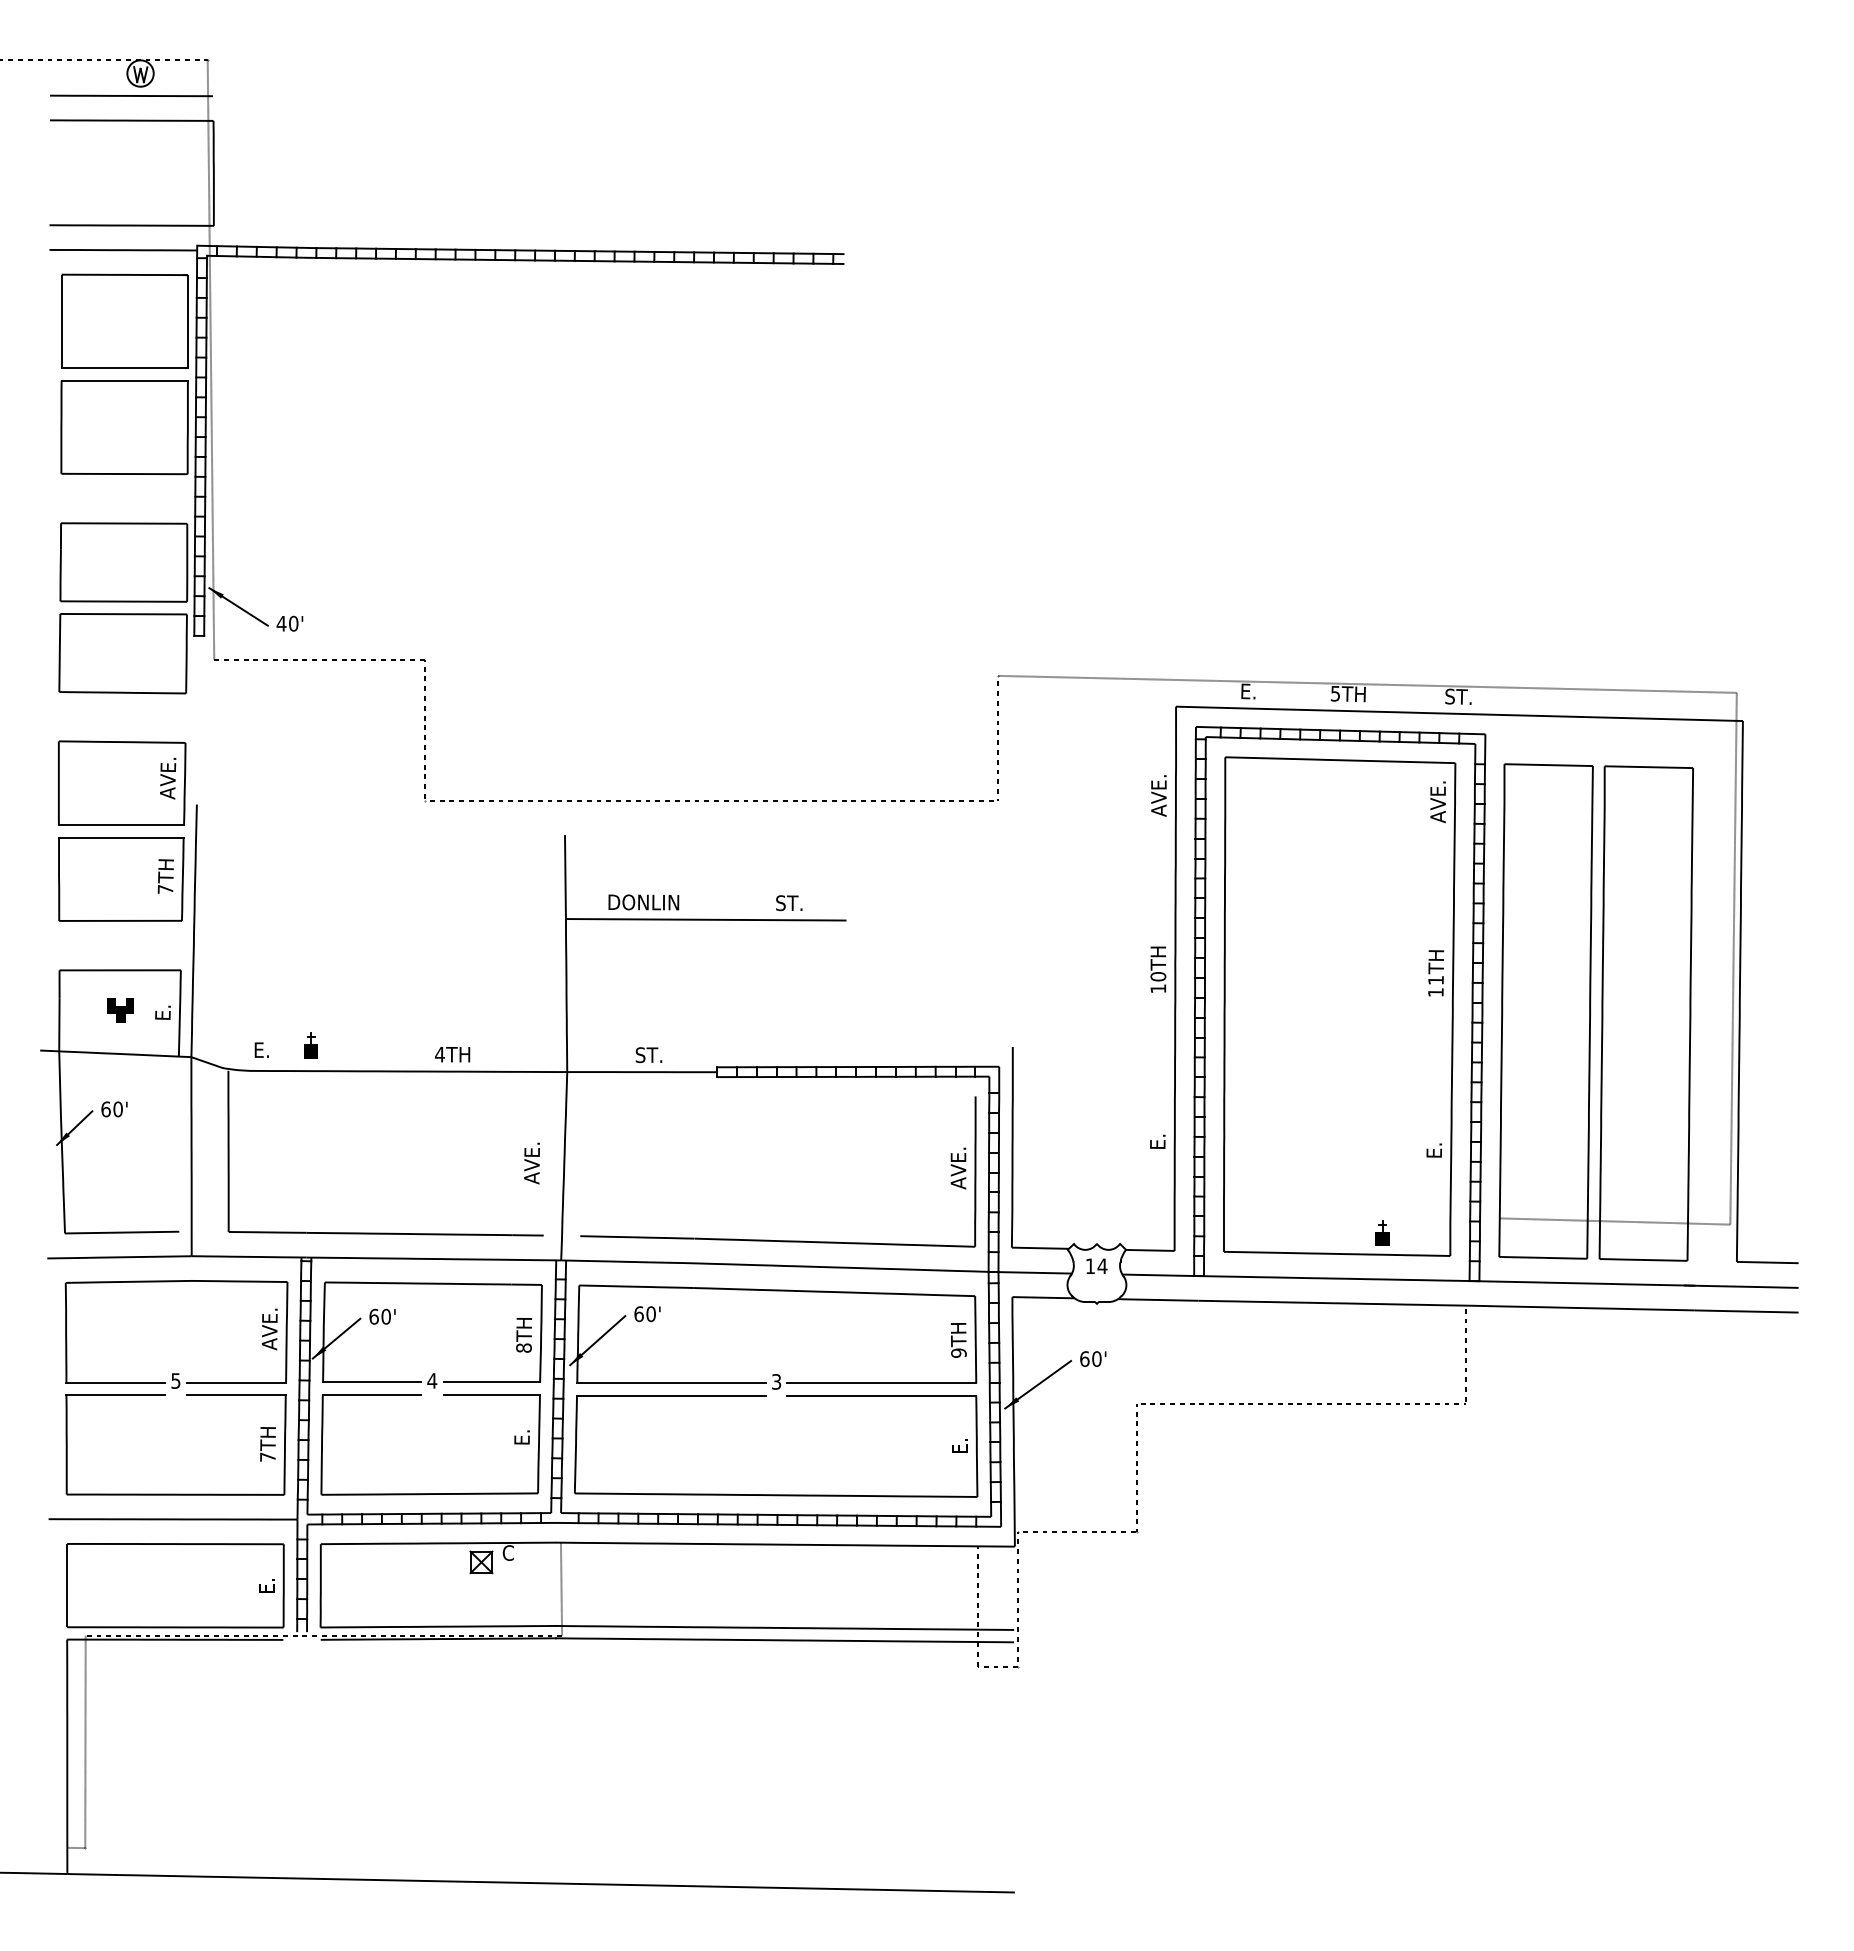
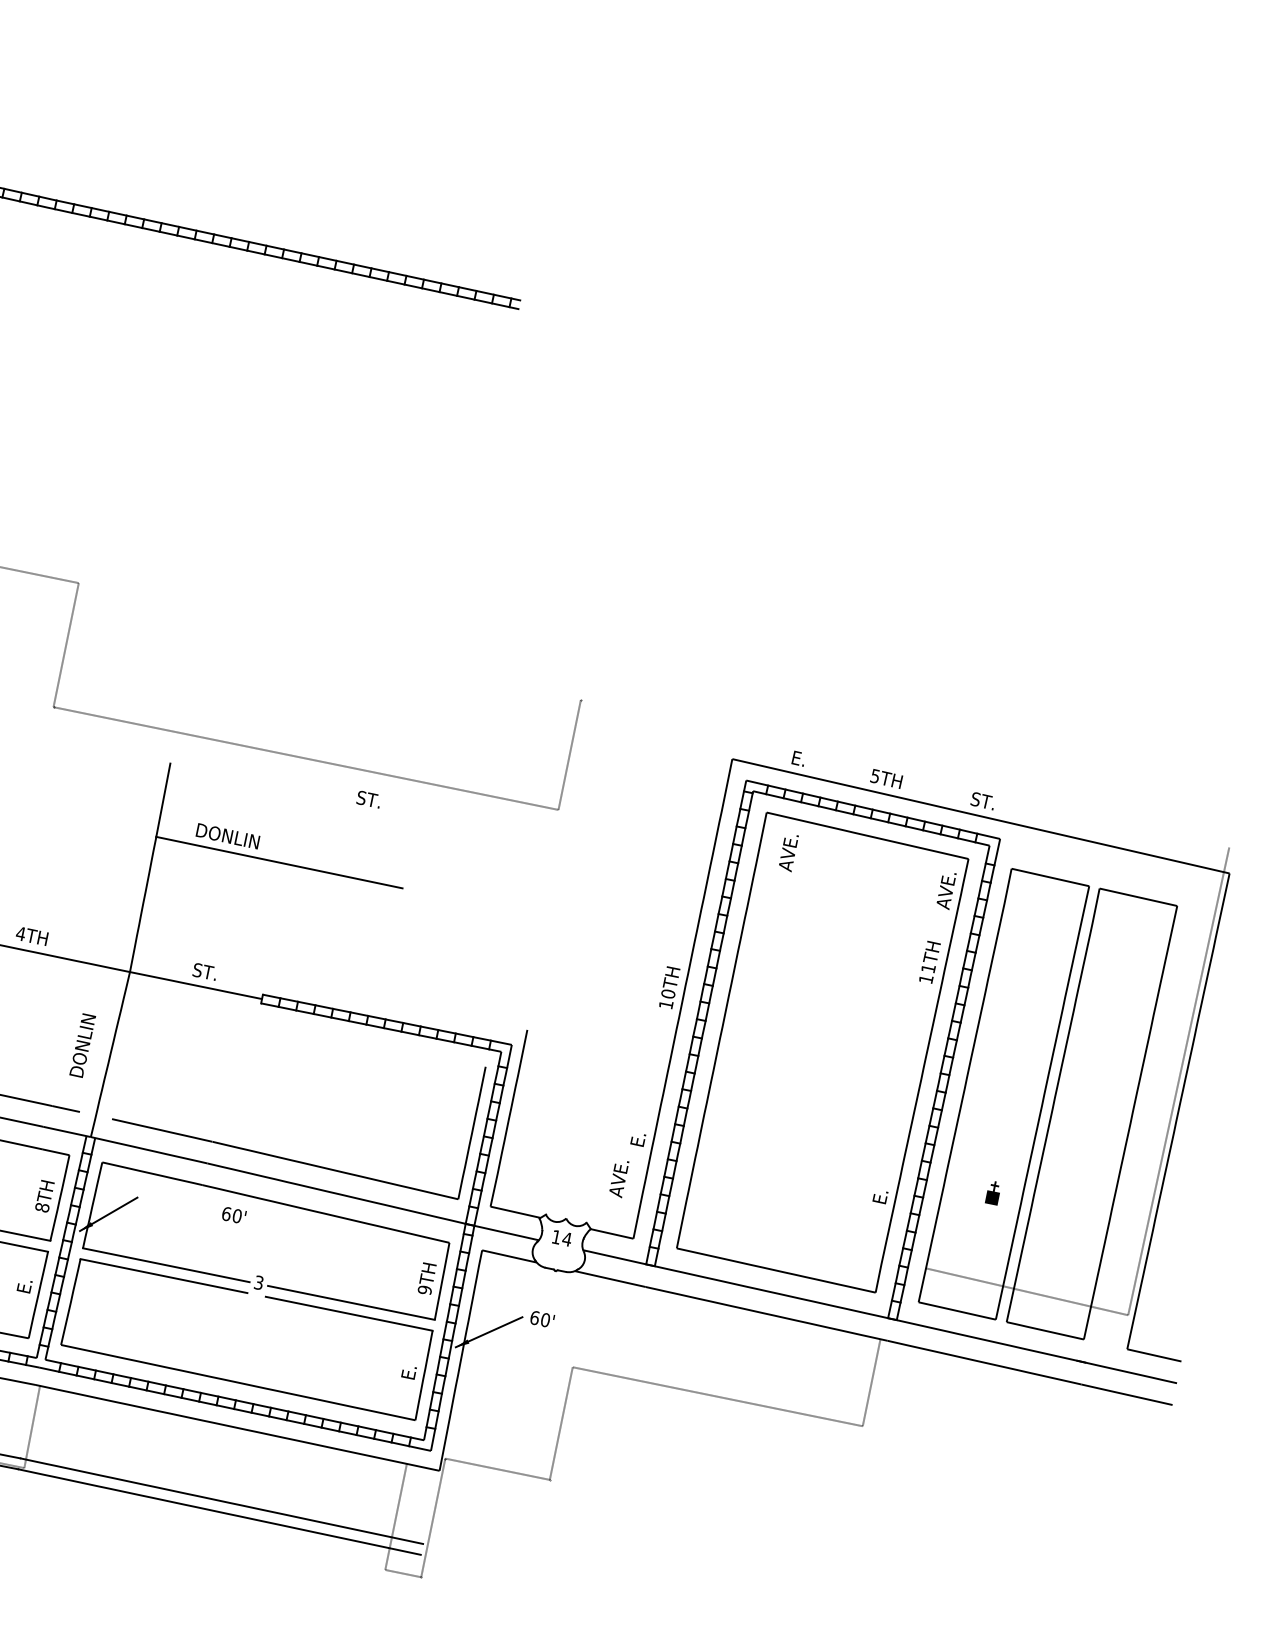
line: (1367, 683) -> (905, 773), removed
text: (1158, 795) -> (788, 852), moved
text: (789, 903) -> (369, 799), moved
text: (1436, 973) -> (930, 962), moved
text: (532, 1162) -> (83, 1045), AVE. -> DONLIN
text: (958, 1168) -> (618, 1178), moved
part: (1382, 1232) -> (993, 1192), moved
text: (647, 1314) -> (233, 1215), moved

